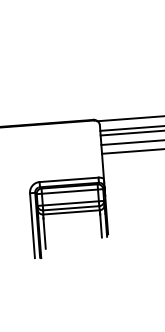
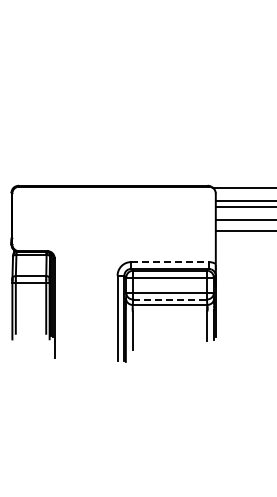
line: (69, 180) -> (170, 262), solid -> dashed
line: (71, 208) -> (170, 299), solid -> dashed

